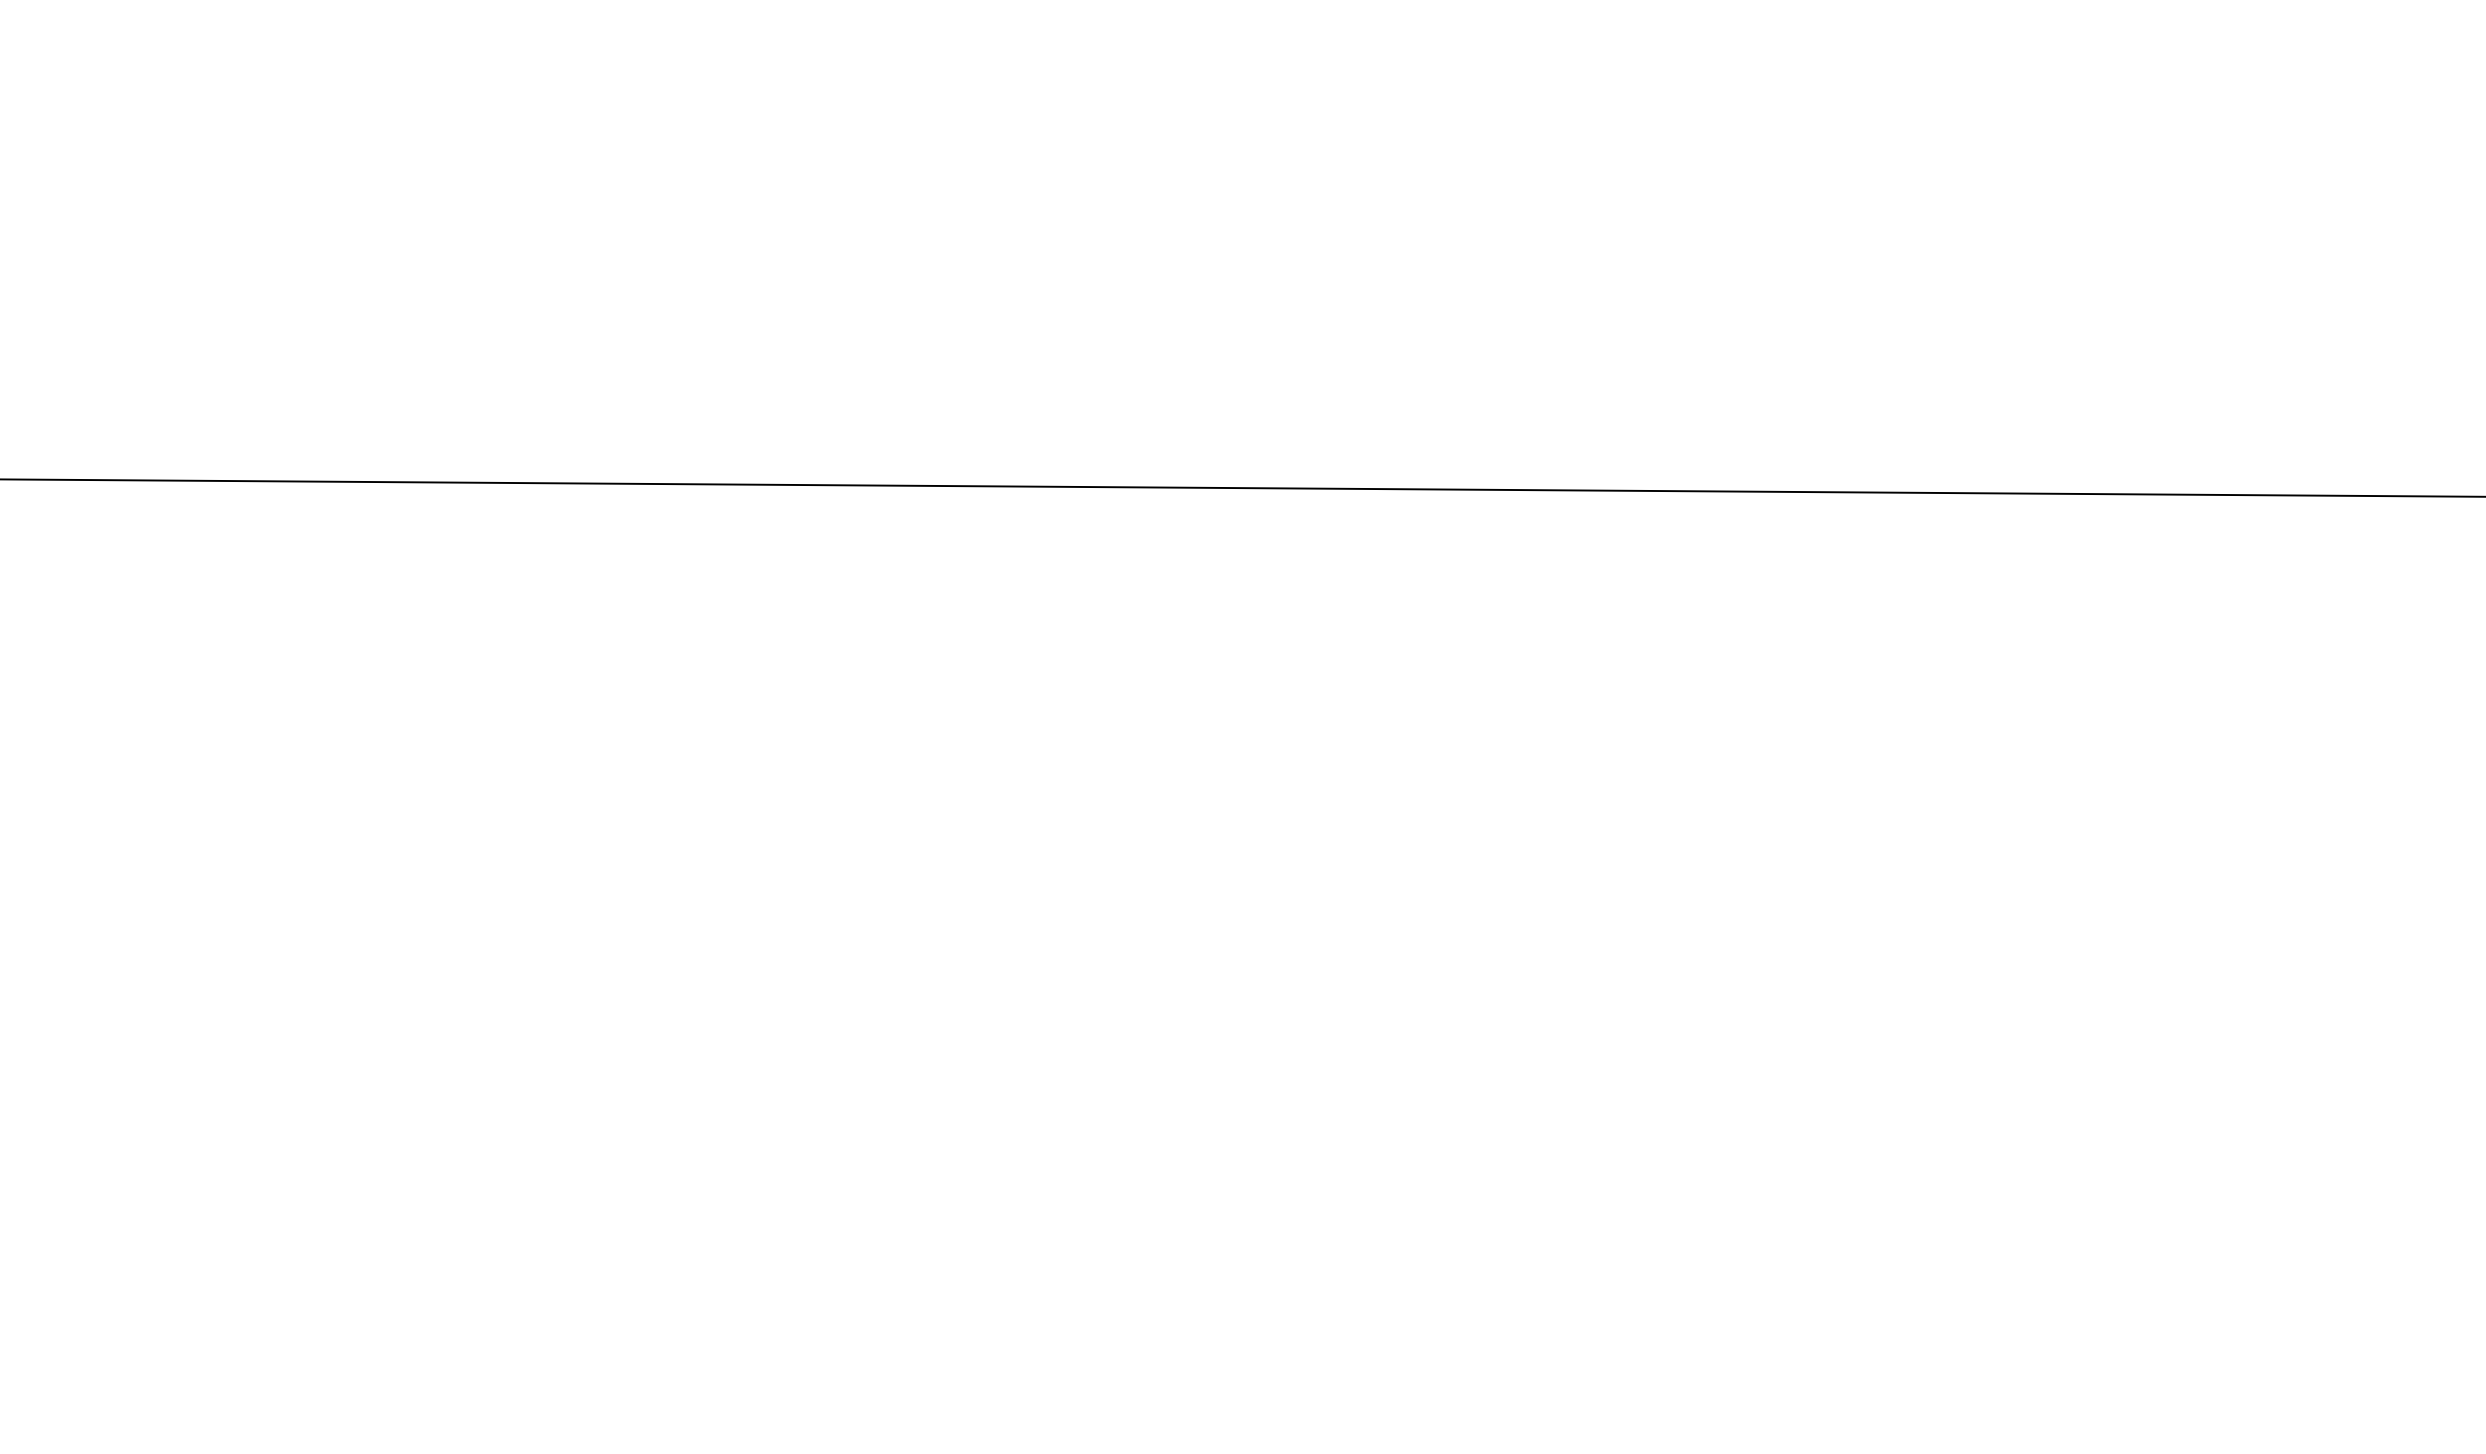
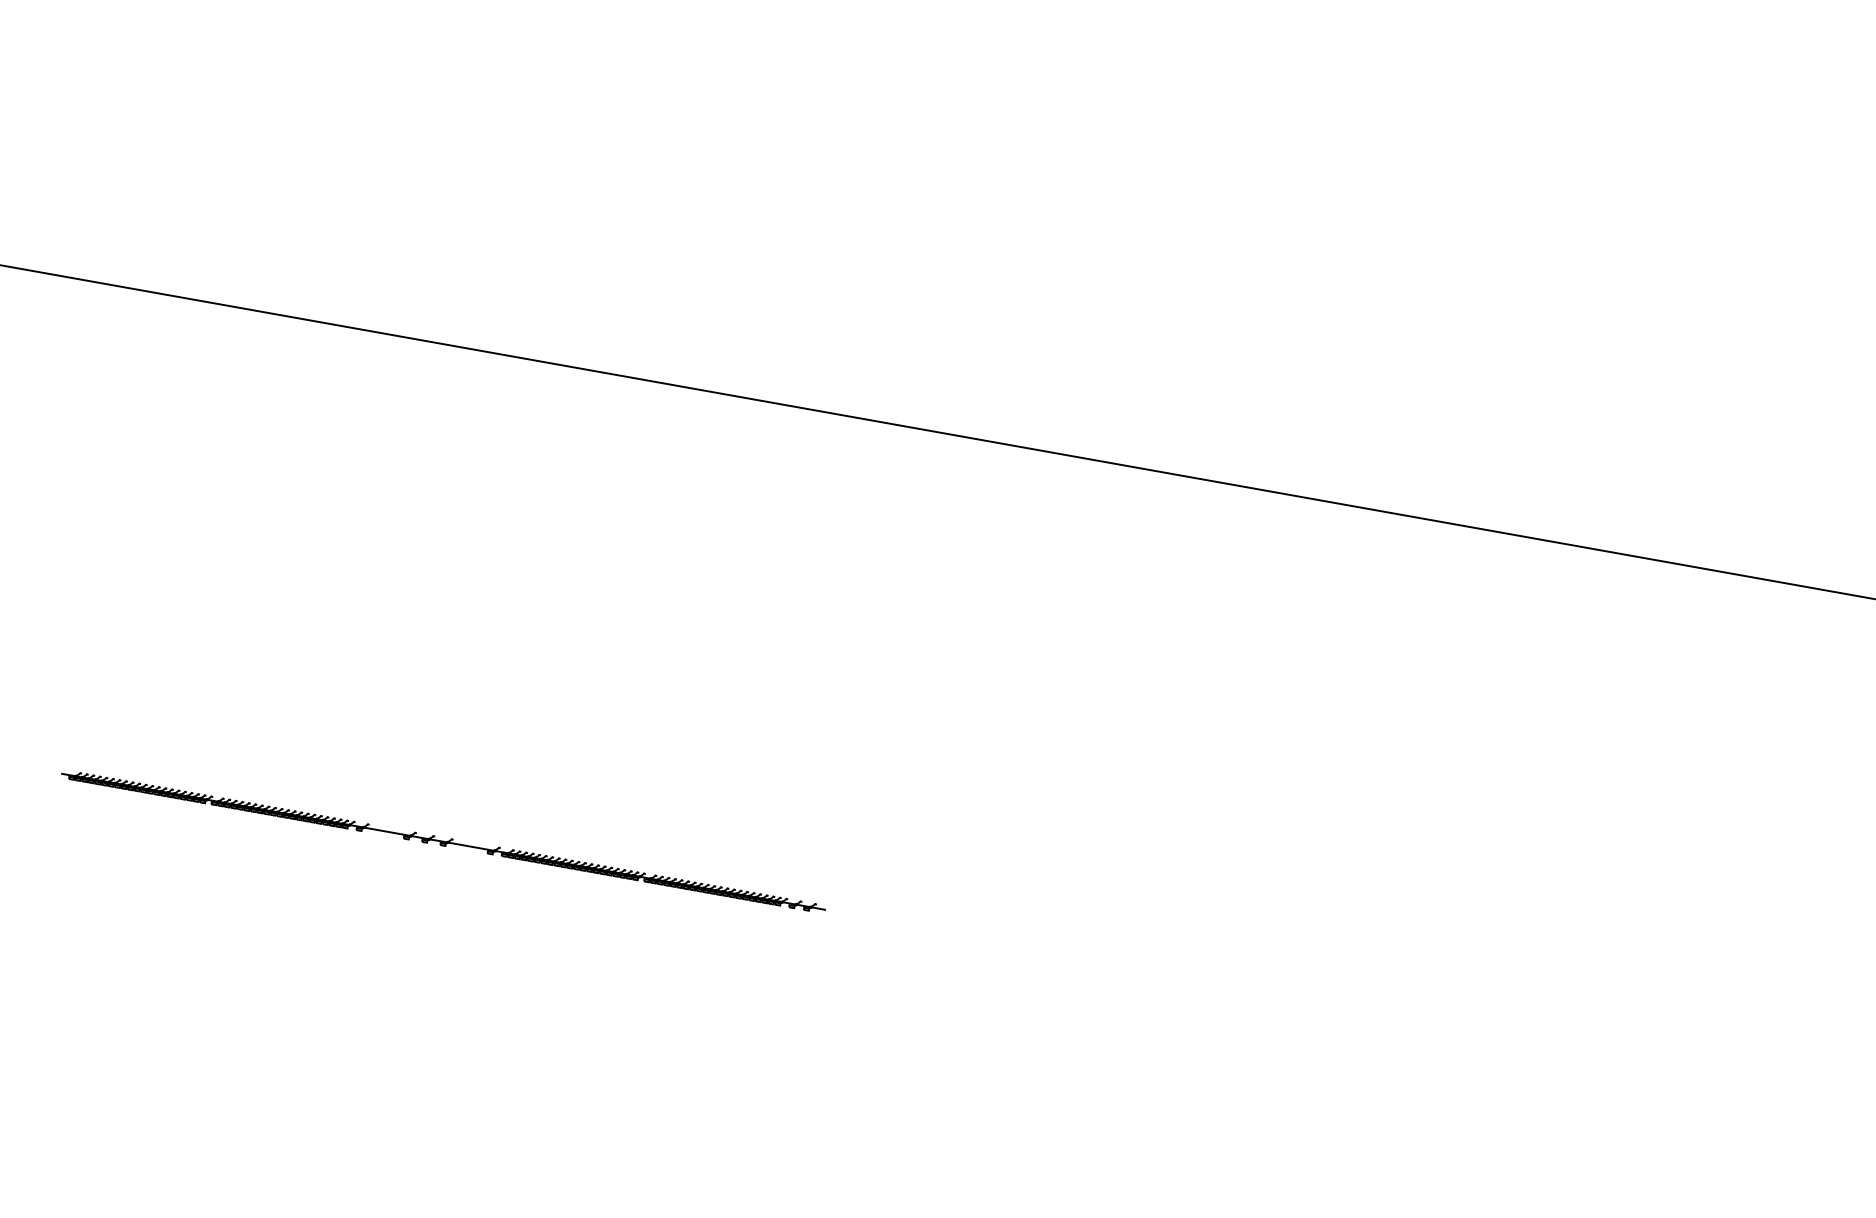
part: (499, 1054) -> (443, 841), added

